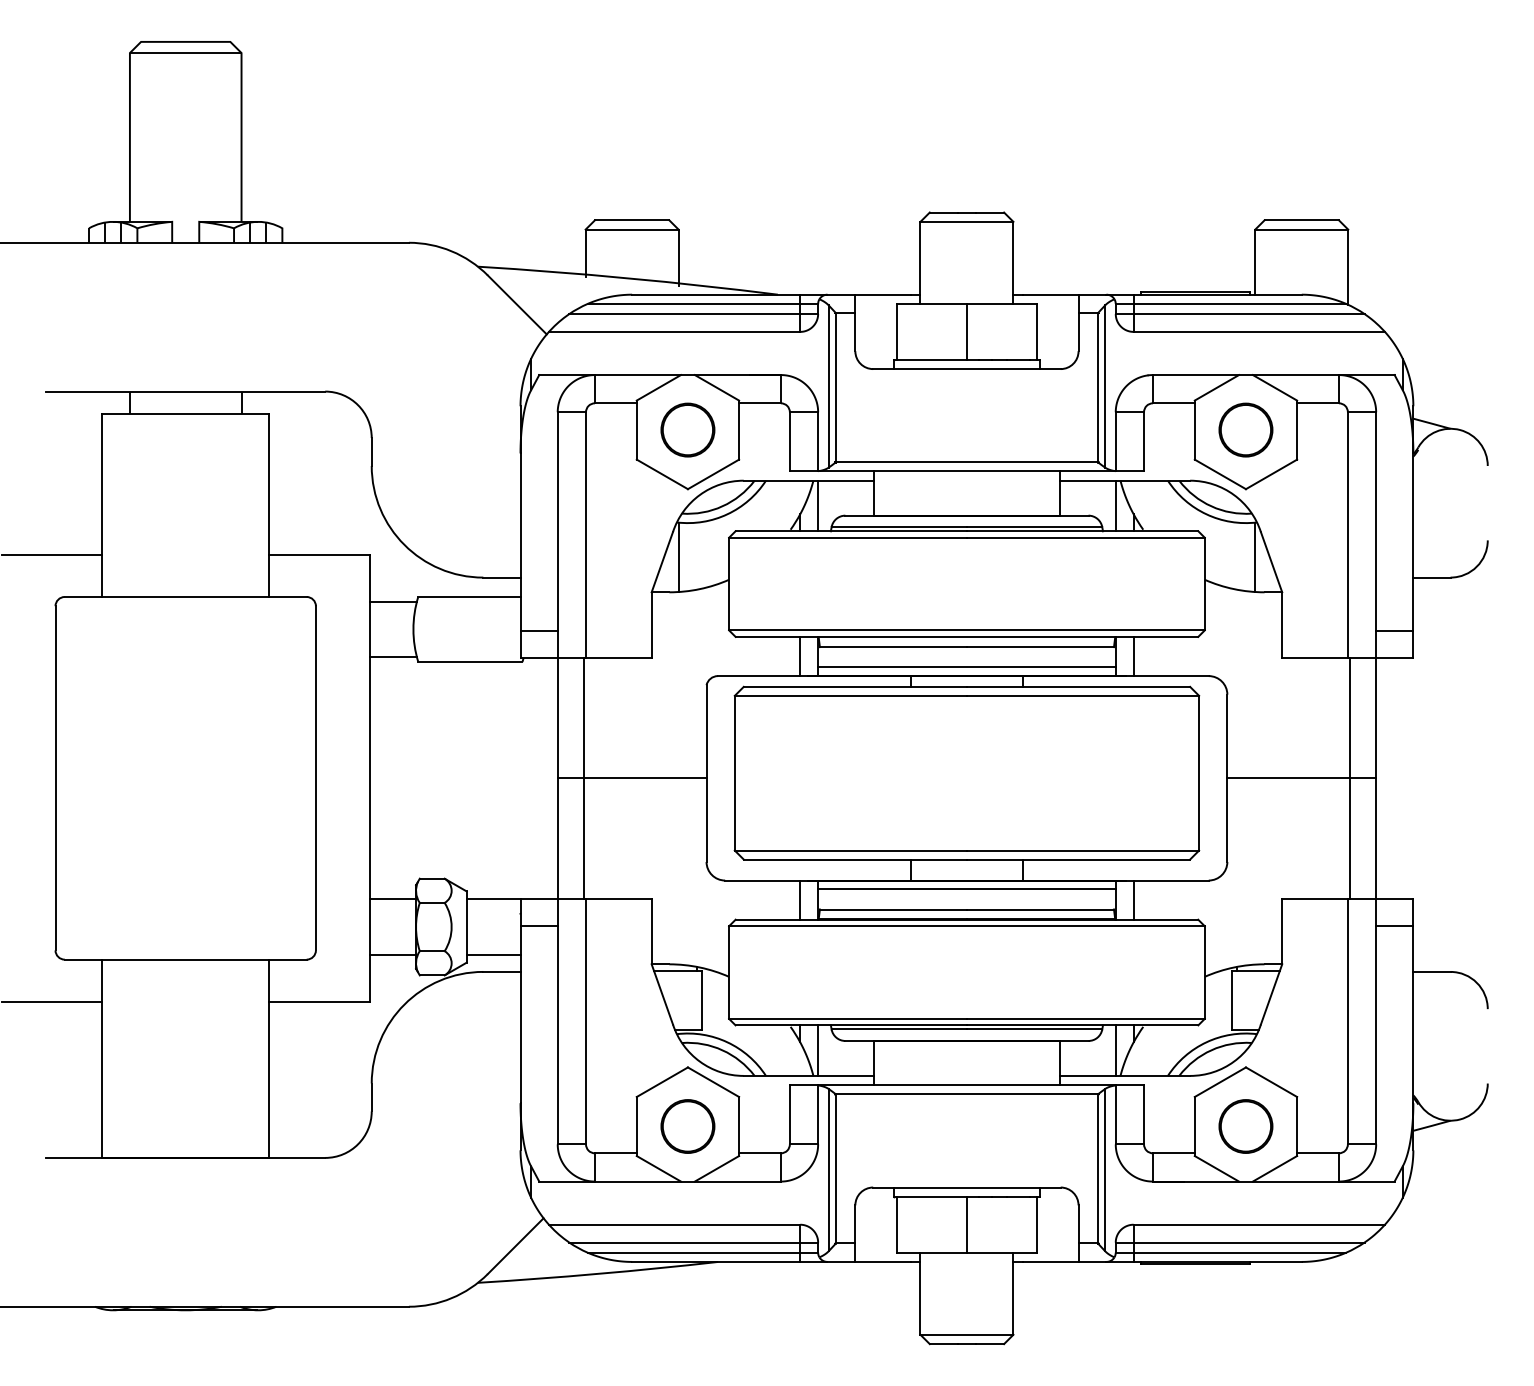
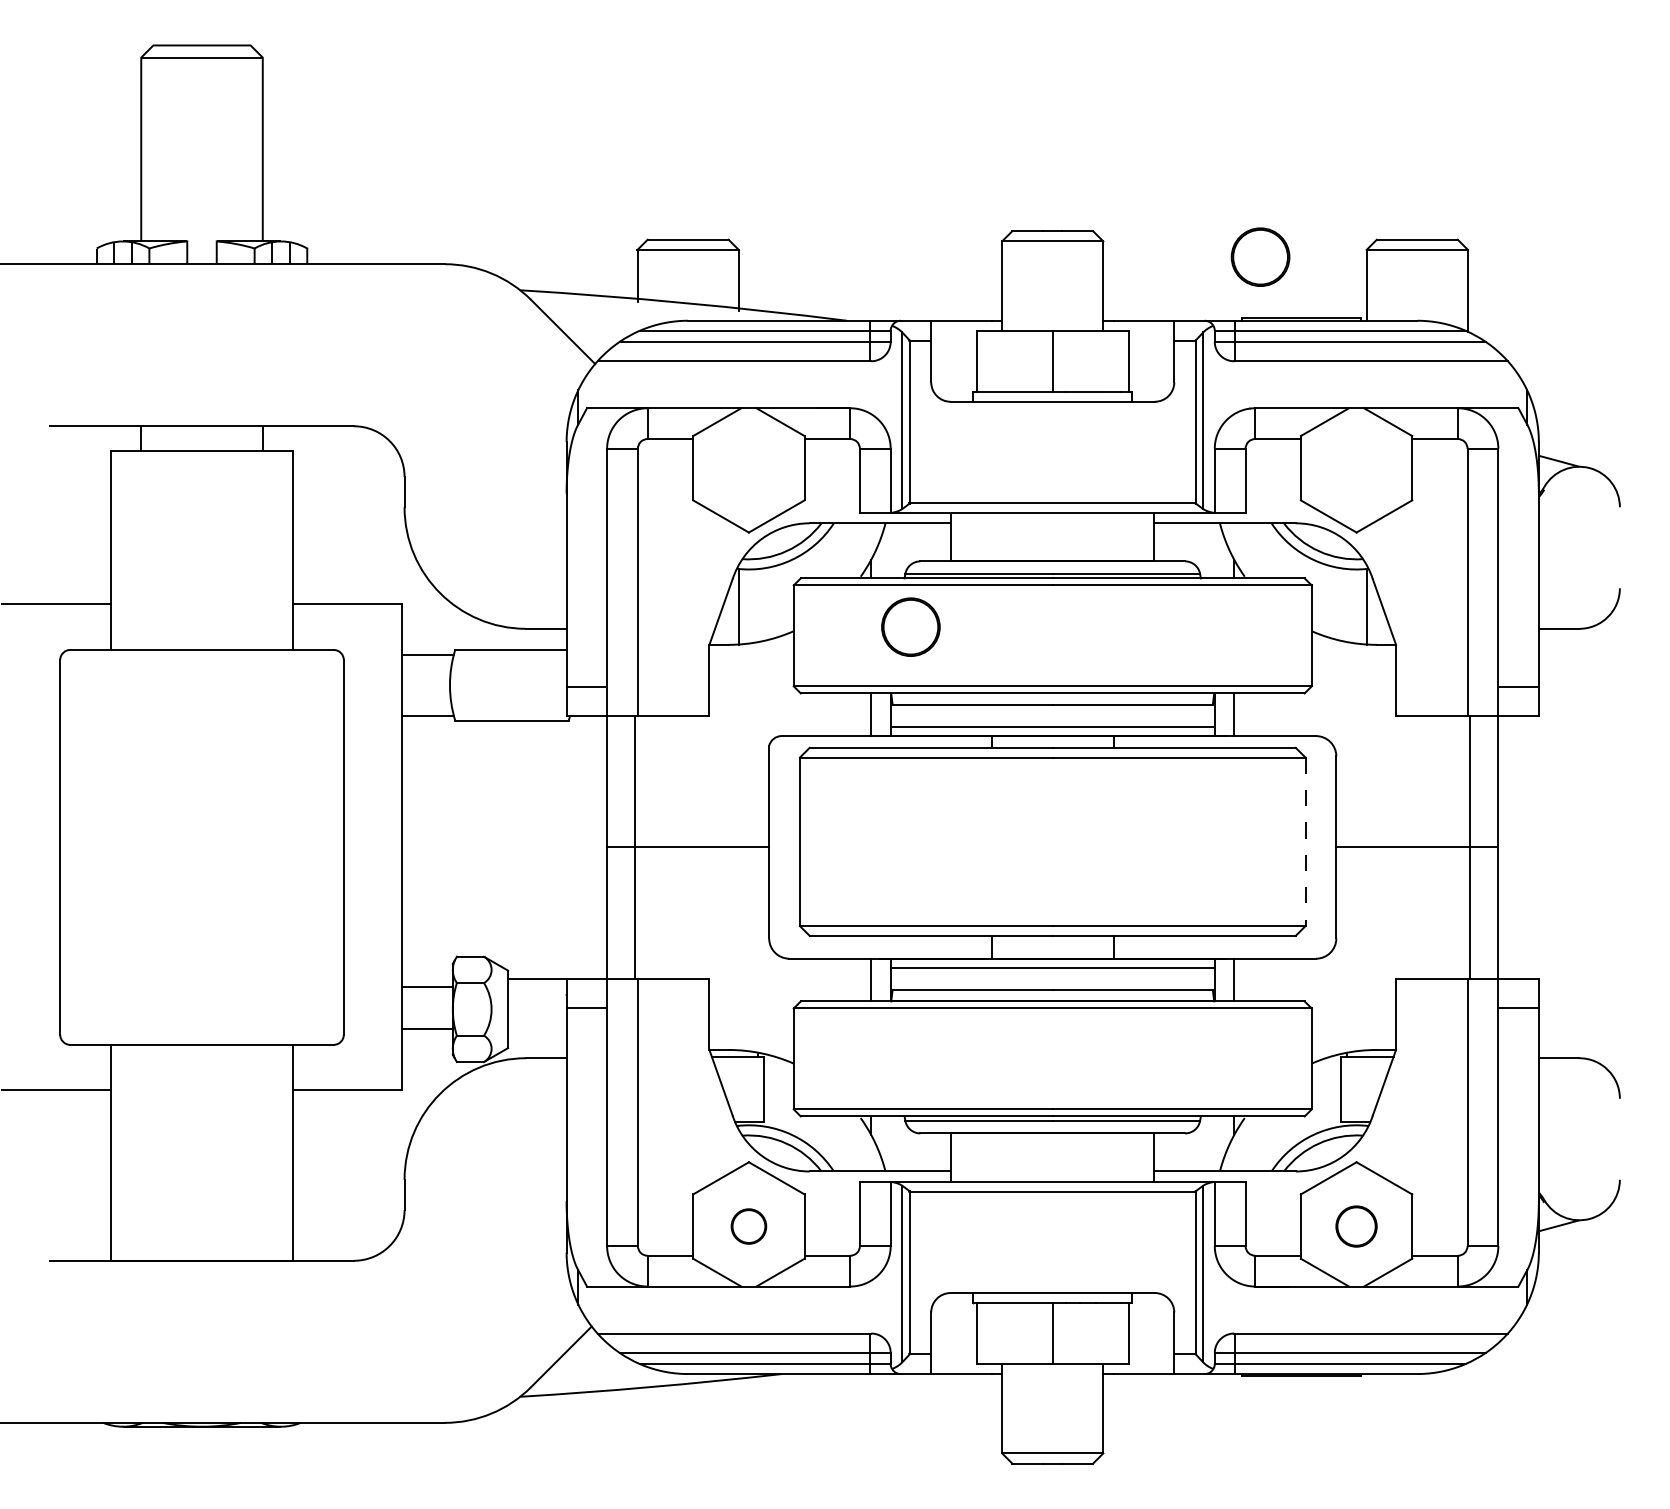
circle: (687, 429) -> (910, 626), moved
part: (1245, 429) -> (1260, 256), moved
line: (817, 505) -> (890, 550), removed
line: (1115, 505) -> (1214, 550), removed
line: (1199, 773) -> (1305, 842), solid -> dashed
line: (392, 899) -> (427, 1029), moved
line: (392, 954) -> (427, 986), moved
line: (493, 954) -> (537, 1039), removed
line: (817, 1050) -> (890, 1143), removed
line: (1115, 1050) -> (1214, 1143), removed
part: (687, 1126) -> (748, 1226), size x0.6
part: (1245, 1126) -> (1356, 1226), size x0.7

